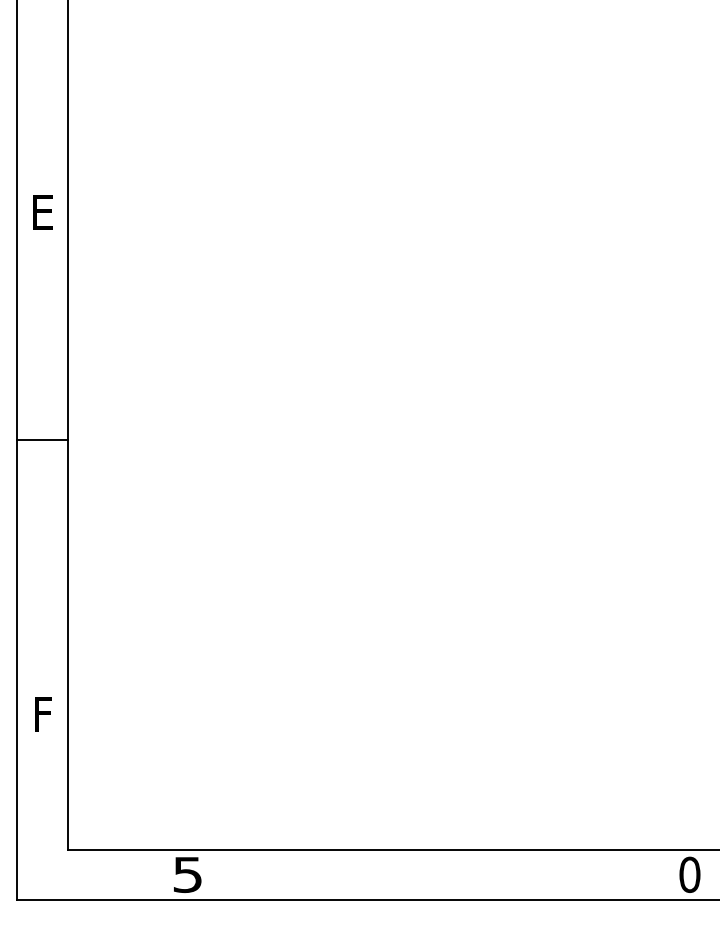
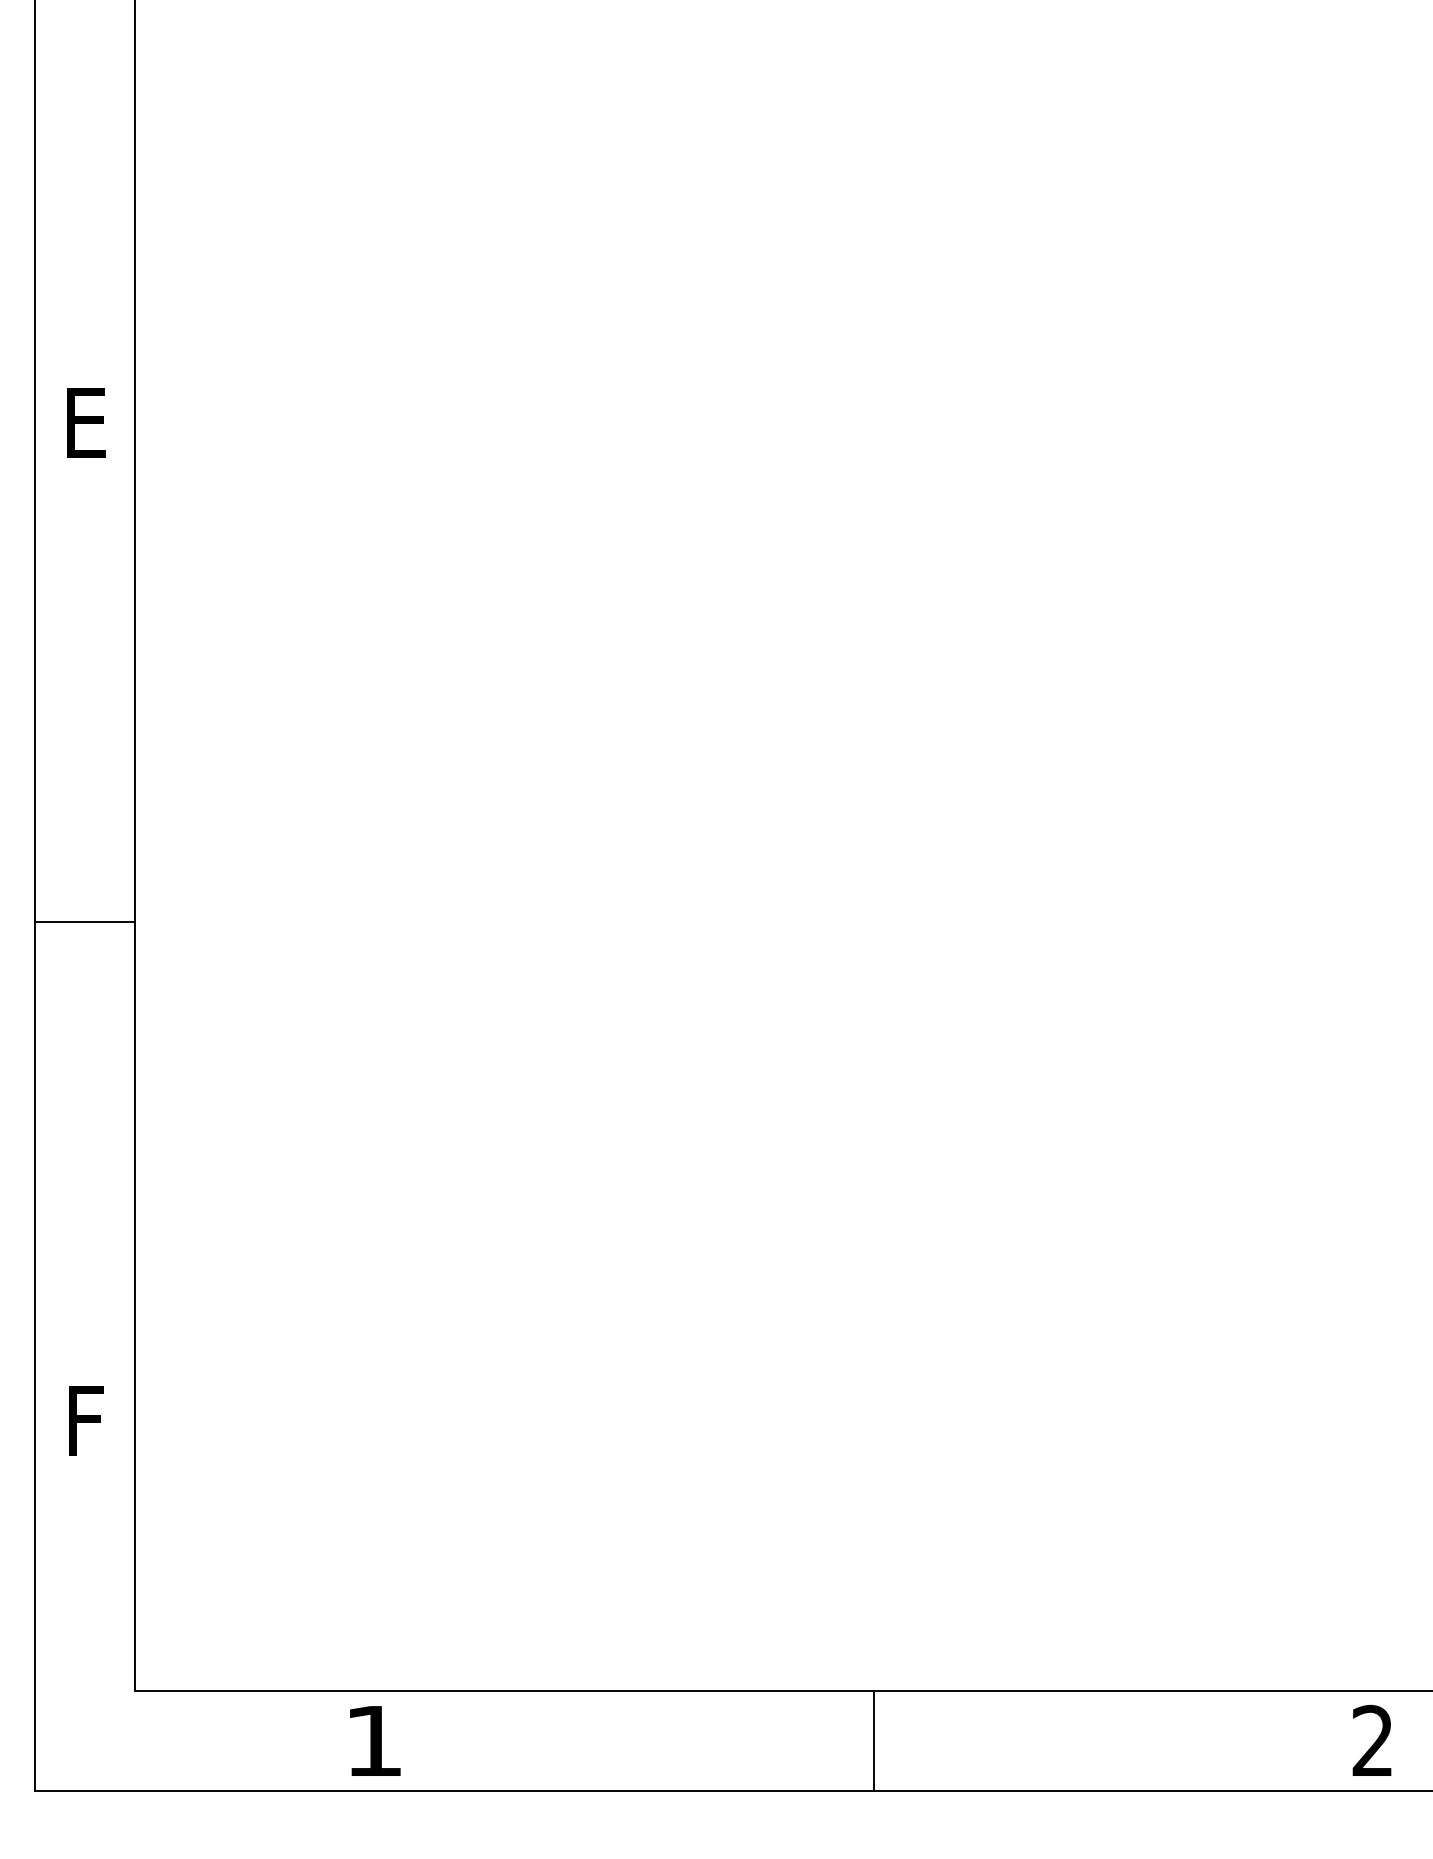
line: (42, 440) -> (84, 922), moved
line: (439, 874) -> (874, 1740), added
text: (689, 874) -> (1372, 1740), 0 -> 2
text: (187, 875) -> (373, 1742), 5 -> 1

